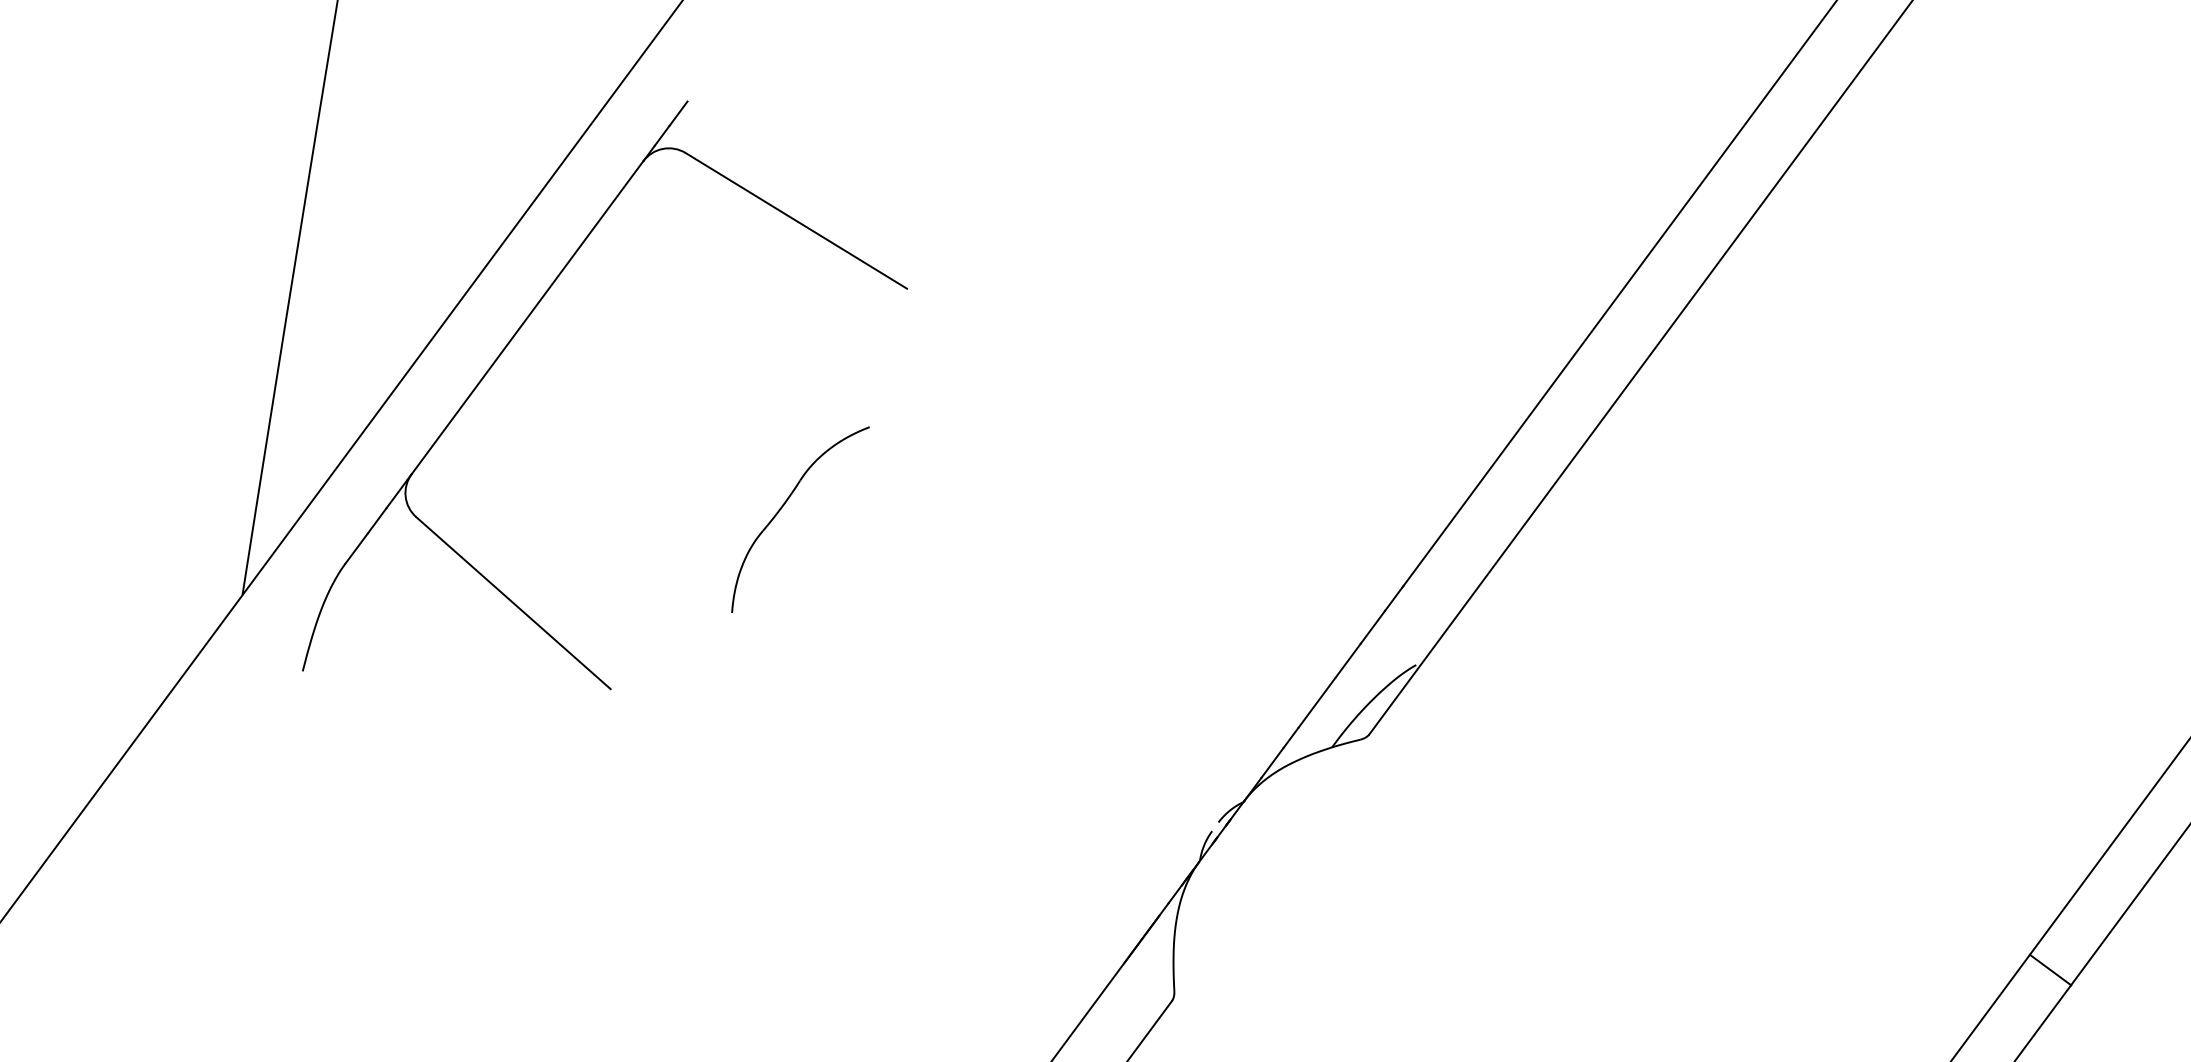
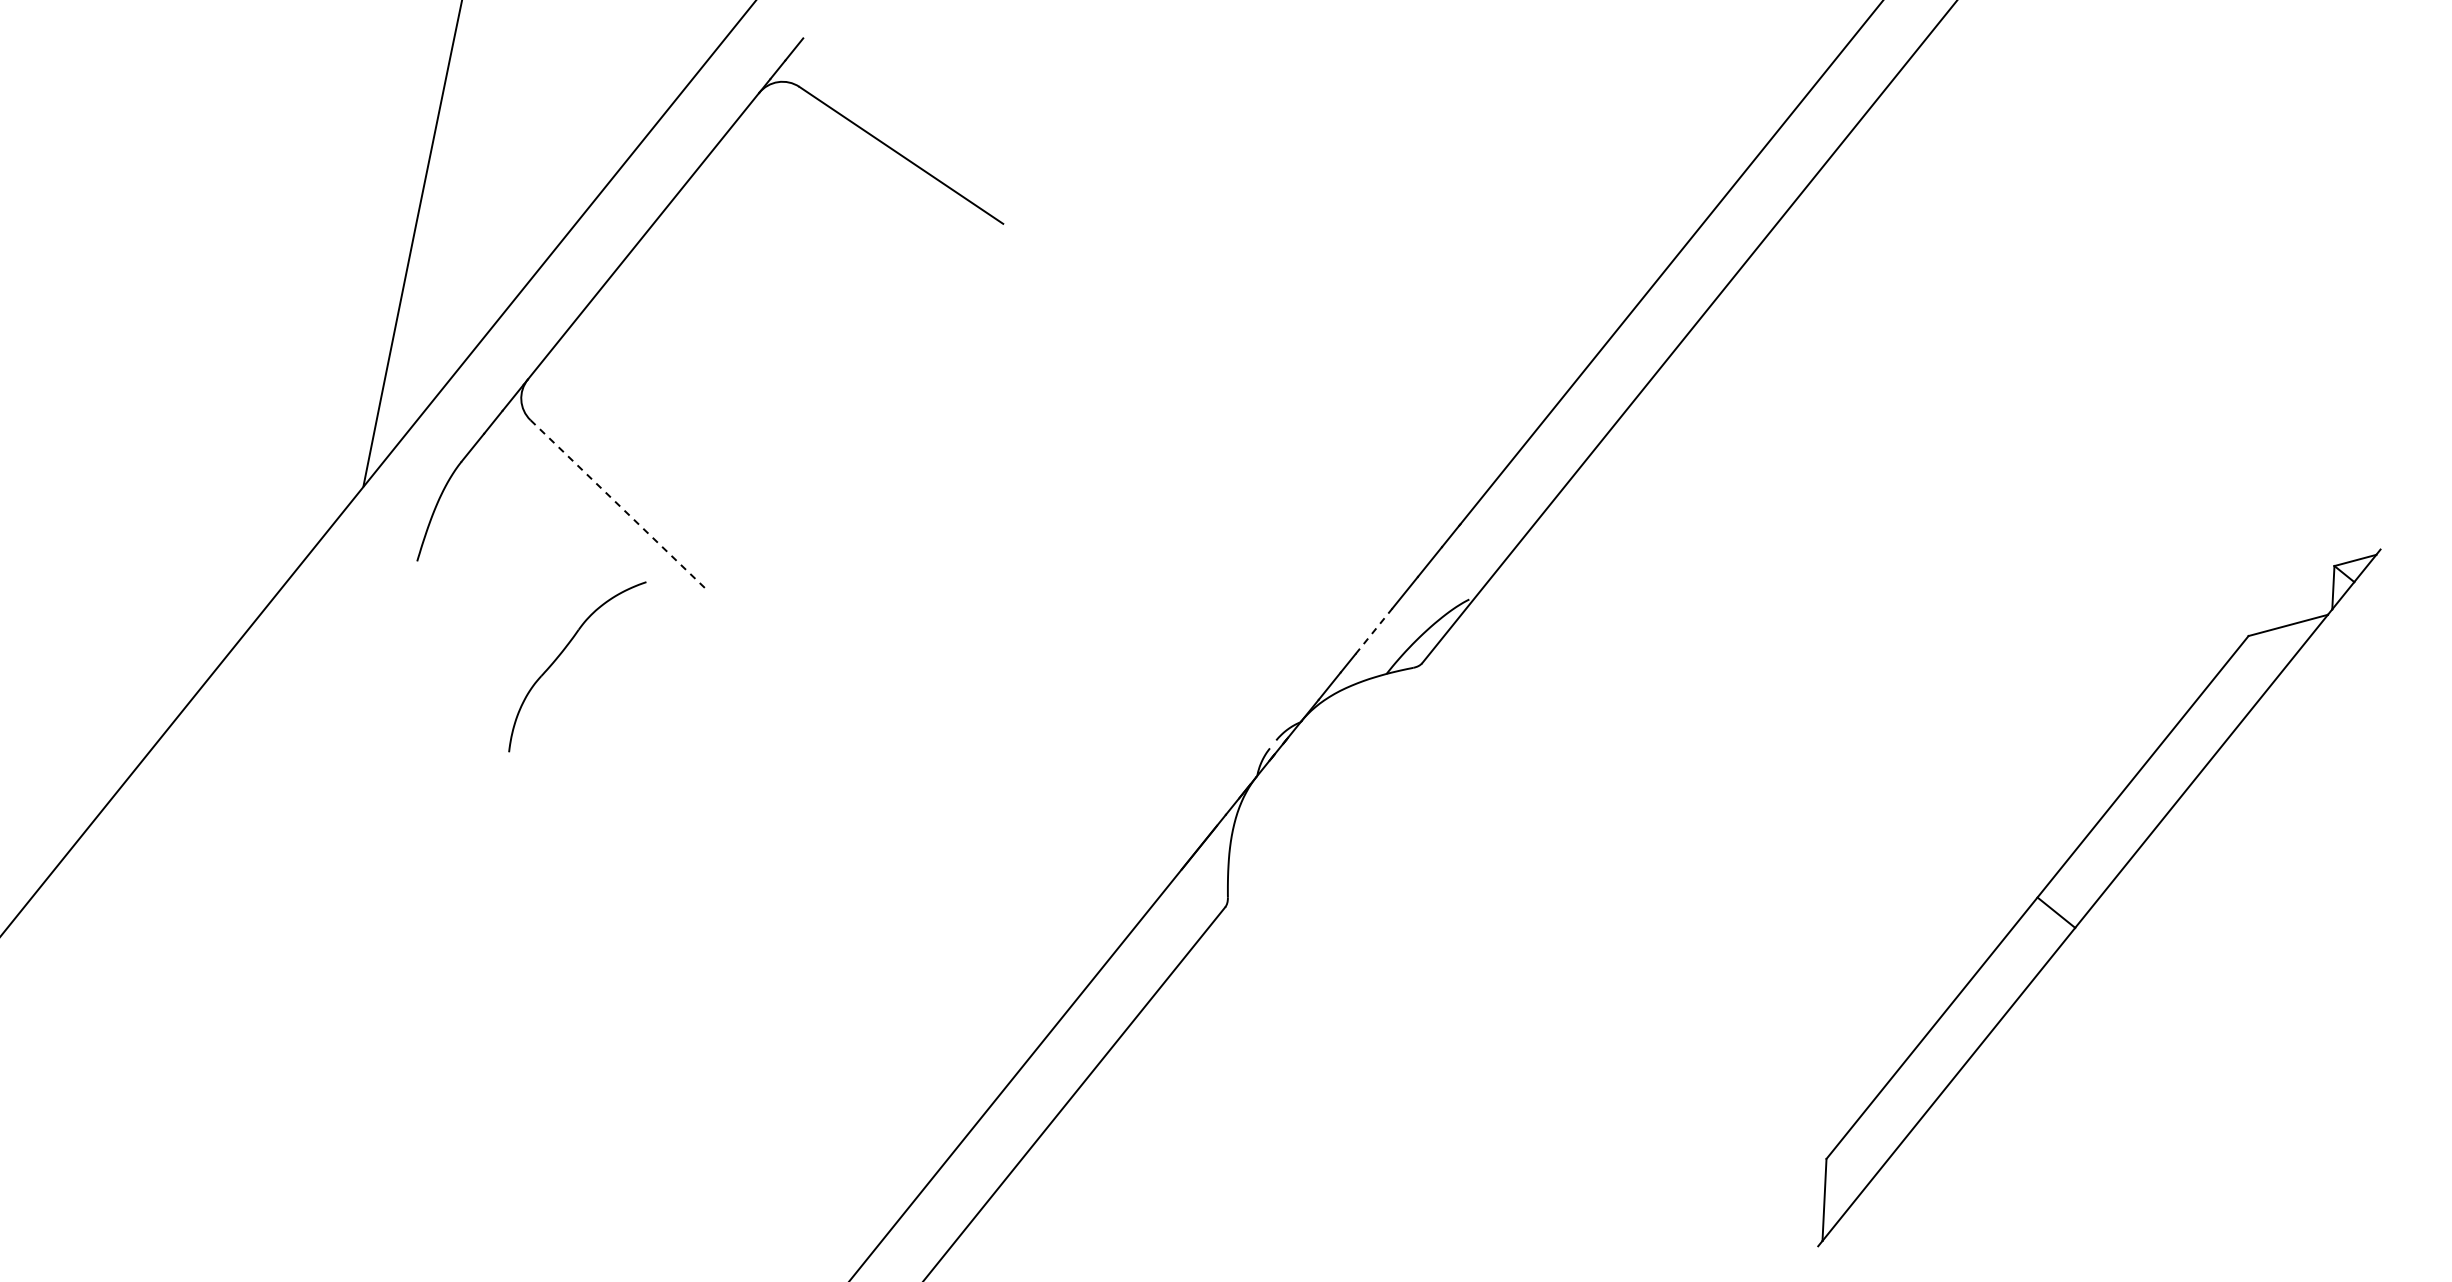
part: (784, 506) -> (562, 653), moved
line: (512, 603) -> (618, 505), solid -> dashed
line: (1317, 702) -> (1374, 630), solid -> dashed

